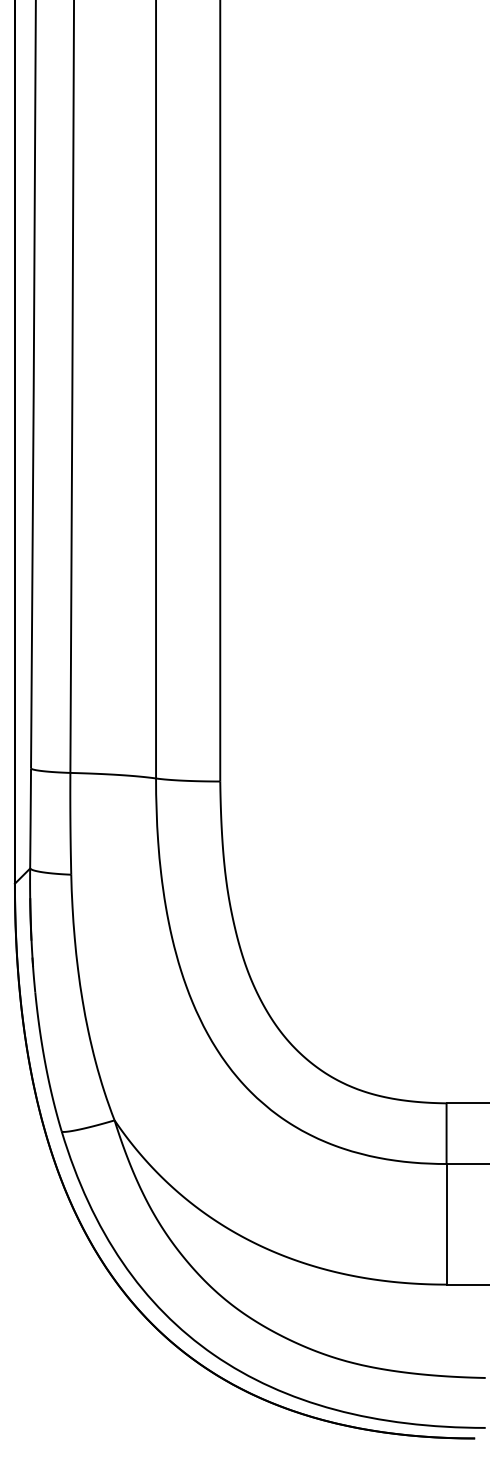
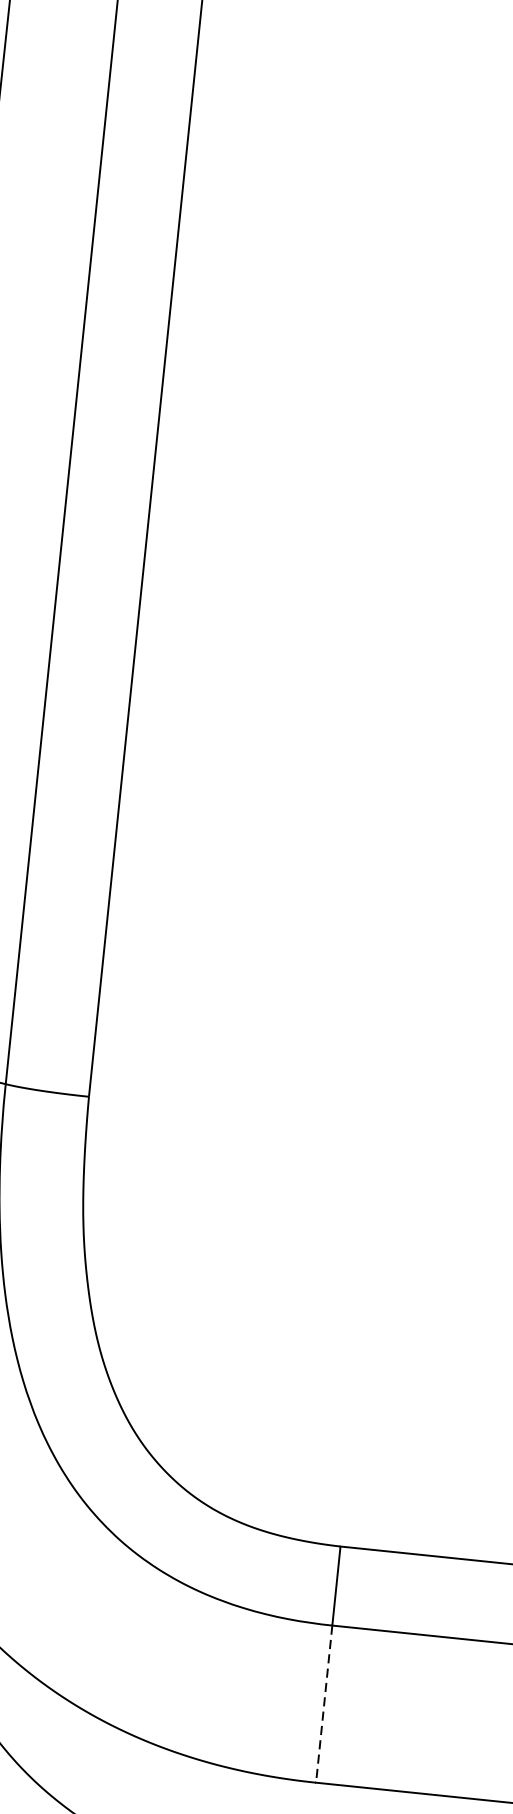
line: (446, 1224) -> (324, 1704), solid -> dashed

